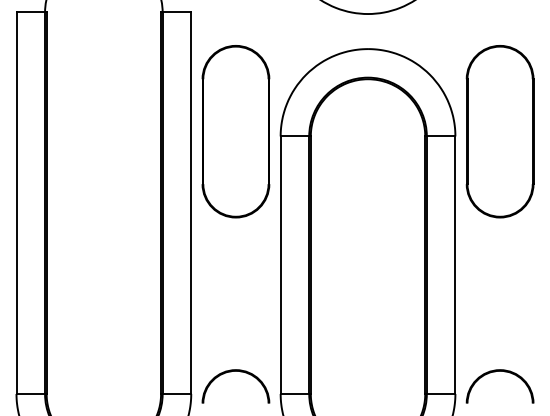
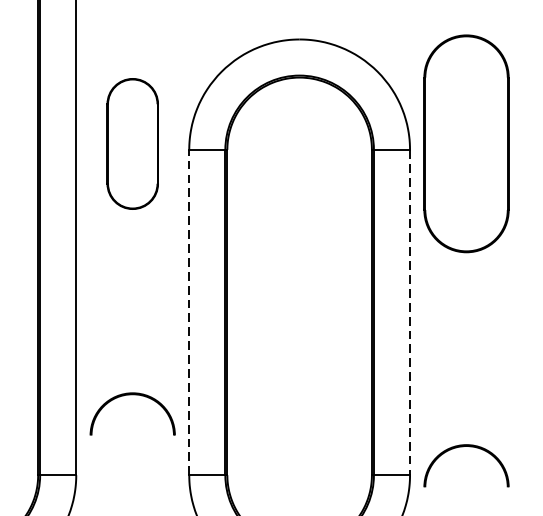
part: (235, 131) -> (132, 143), size x0.6
line: (280, 265) -> (189, 312), solid -> dashed
line: (455, 265) -> (410, 312), solid -> dashed
part: (231, 372) -> (127, 396), moved

